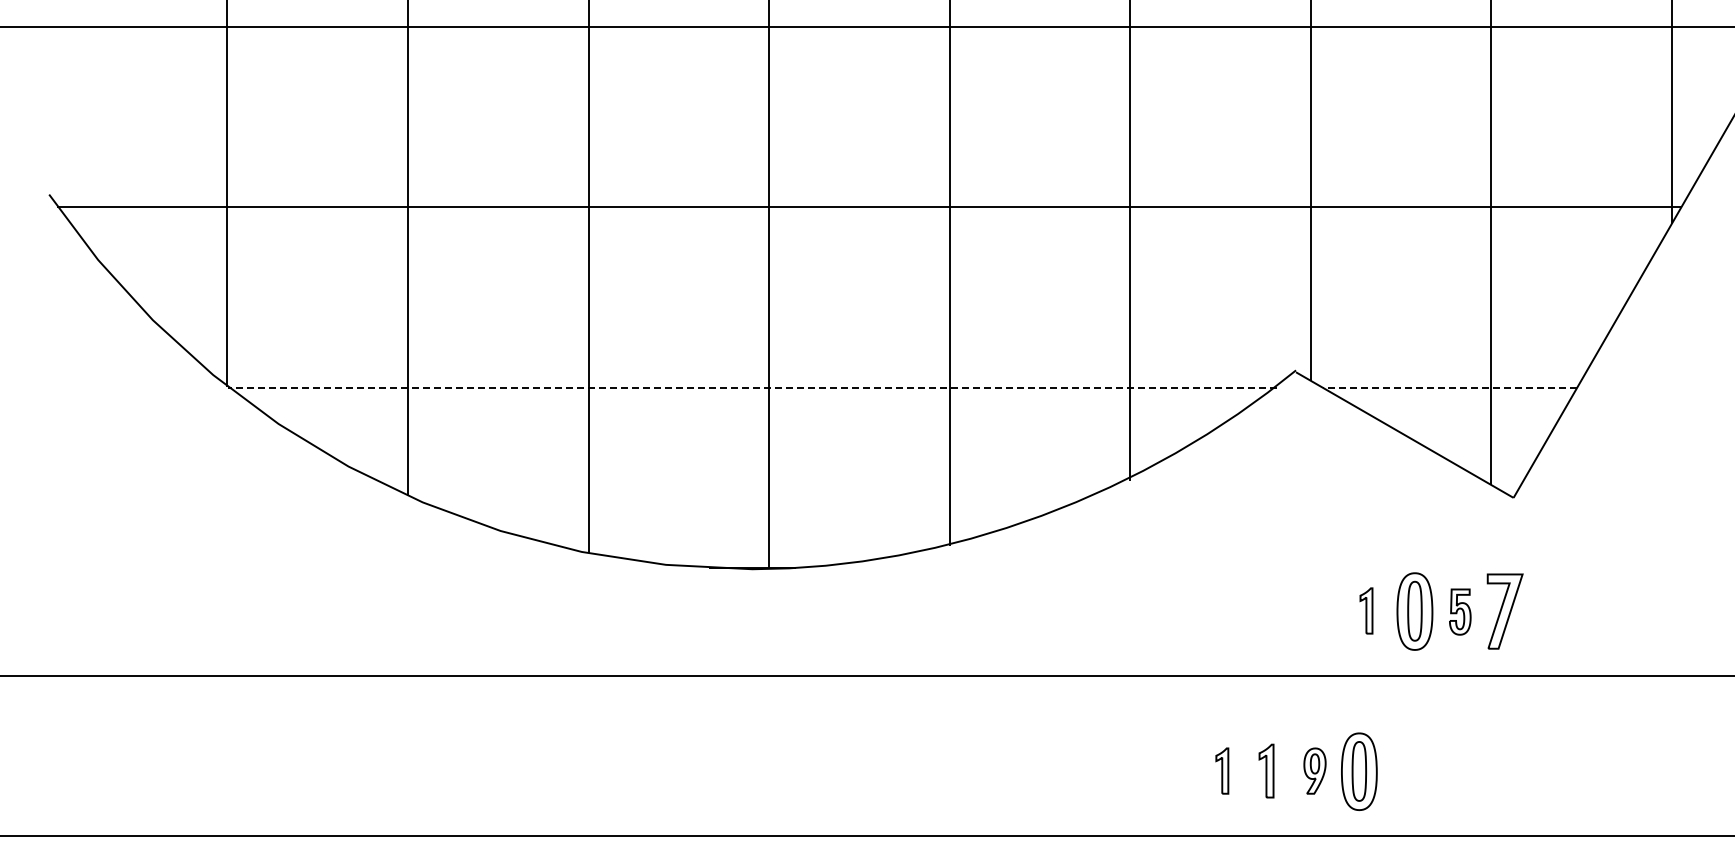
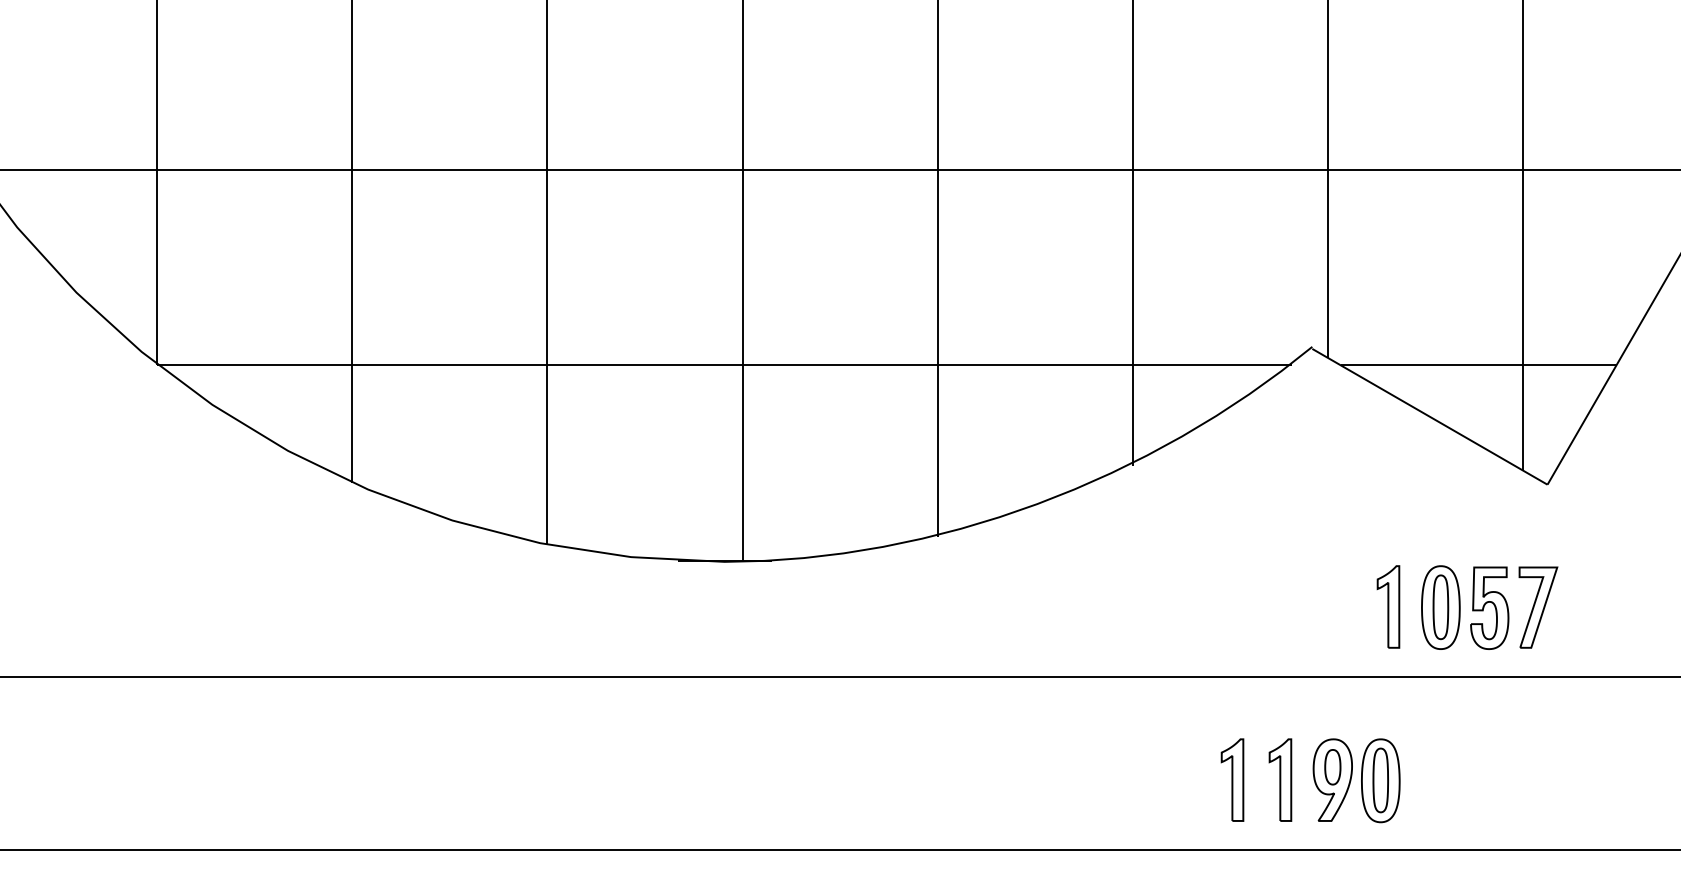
line: (752, 387) -> (724, 365), dashed -> solid
line: (1449, 387) -> (1478, 365), dashed -> solid
part: (1366, 610) -> (1388, 606), size x1.67
part: (1460, 611) -> (1490, 607), size x1.67
part: (1222, 770) -> (1232, 779), size x1.67
part: (1266, 770) -> (1280, 779), size x1.43
part: (1314, 770) -> (1332, 779), size x1.67

